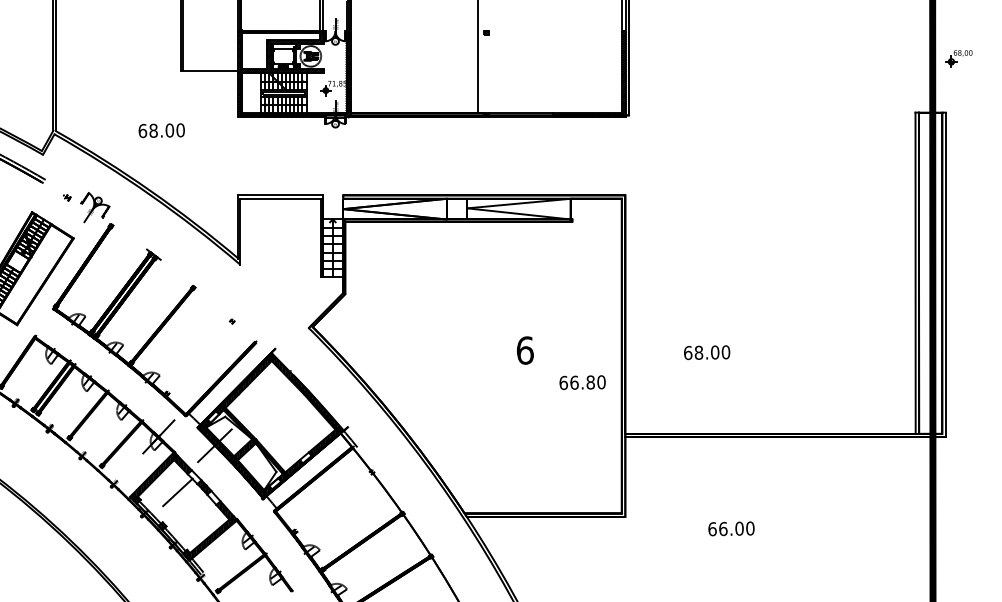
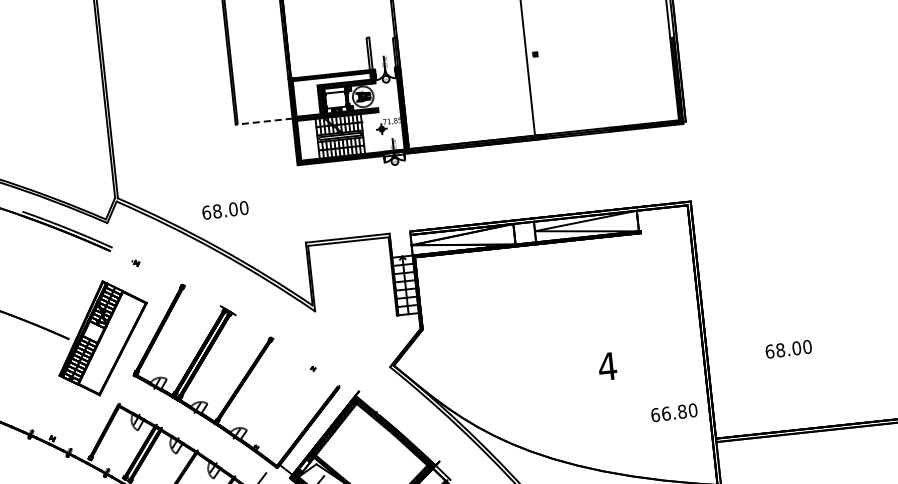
line: (210, 70) -> (264, 121), solid -> dashed
text: (161, 130) -> (225, 210), moved
part: (95, 207) -> (165, 269), removed
text: (525, 350) -> (607, 366), 6 -> 4
text: (582, 382) -> (674, 412), moved

